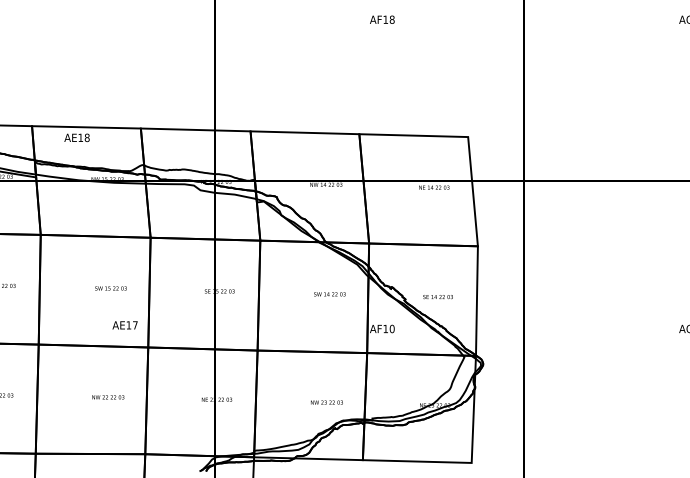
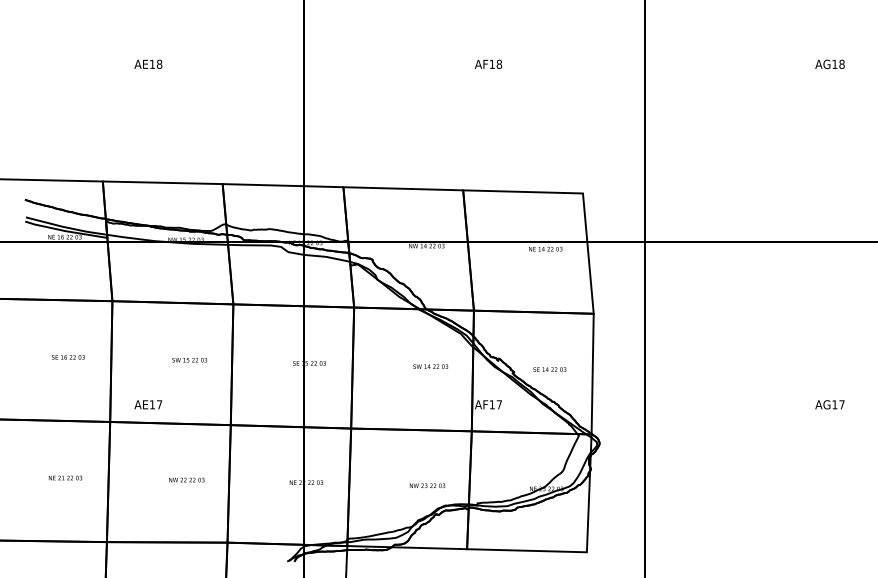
text: (77, 137) -> (148, 63), moved
text: (125, 325) -> (148, 404), moved
text: (392, 328) -> (499, 404), AF10 -> AF17

